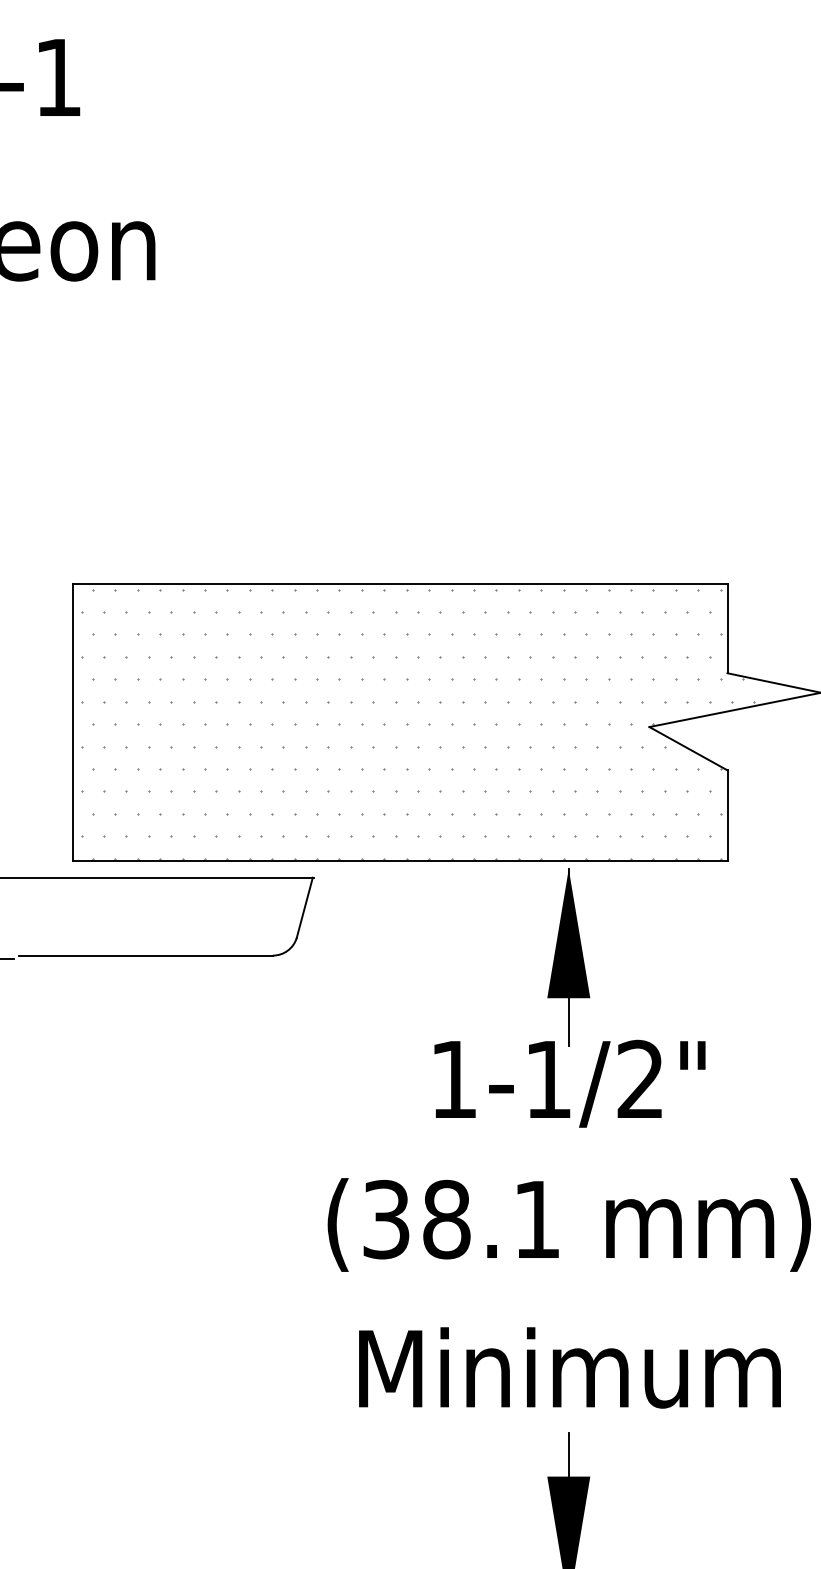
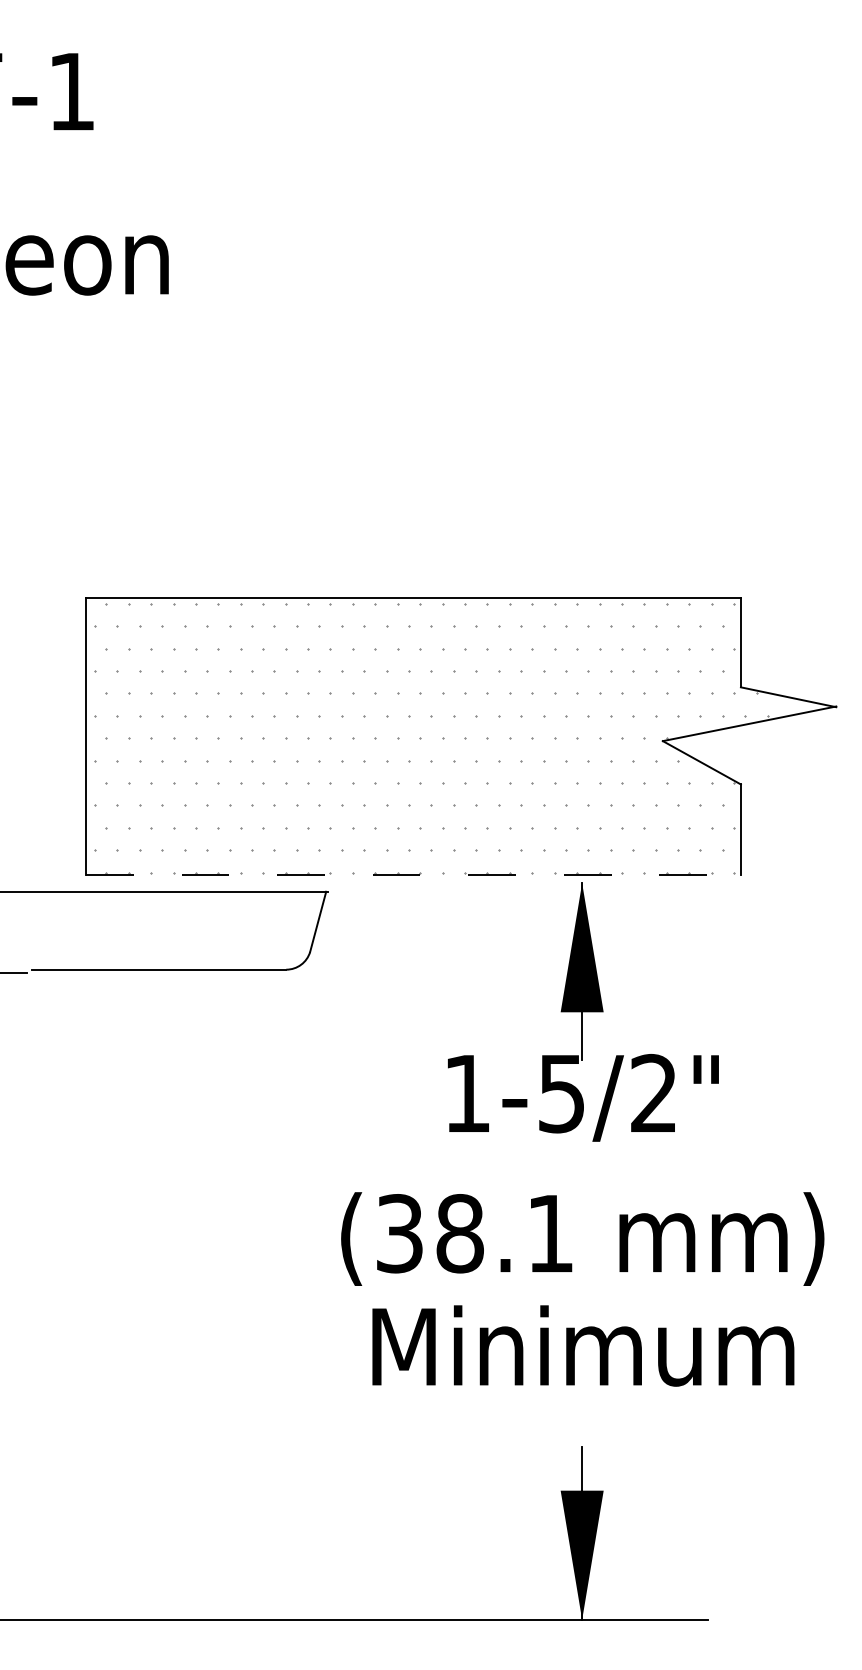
line: (400, 860) -> (413, 874), solid -> dashed
text: (548, 1080) -> (561, 1094), 1-1/2" -> 1-5/2"
text: (570, 1367) -> (583, 1345), moved

